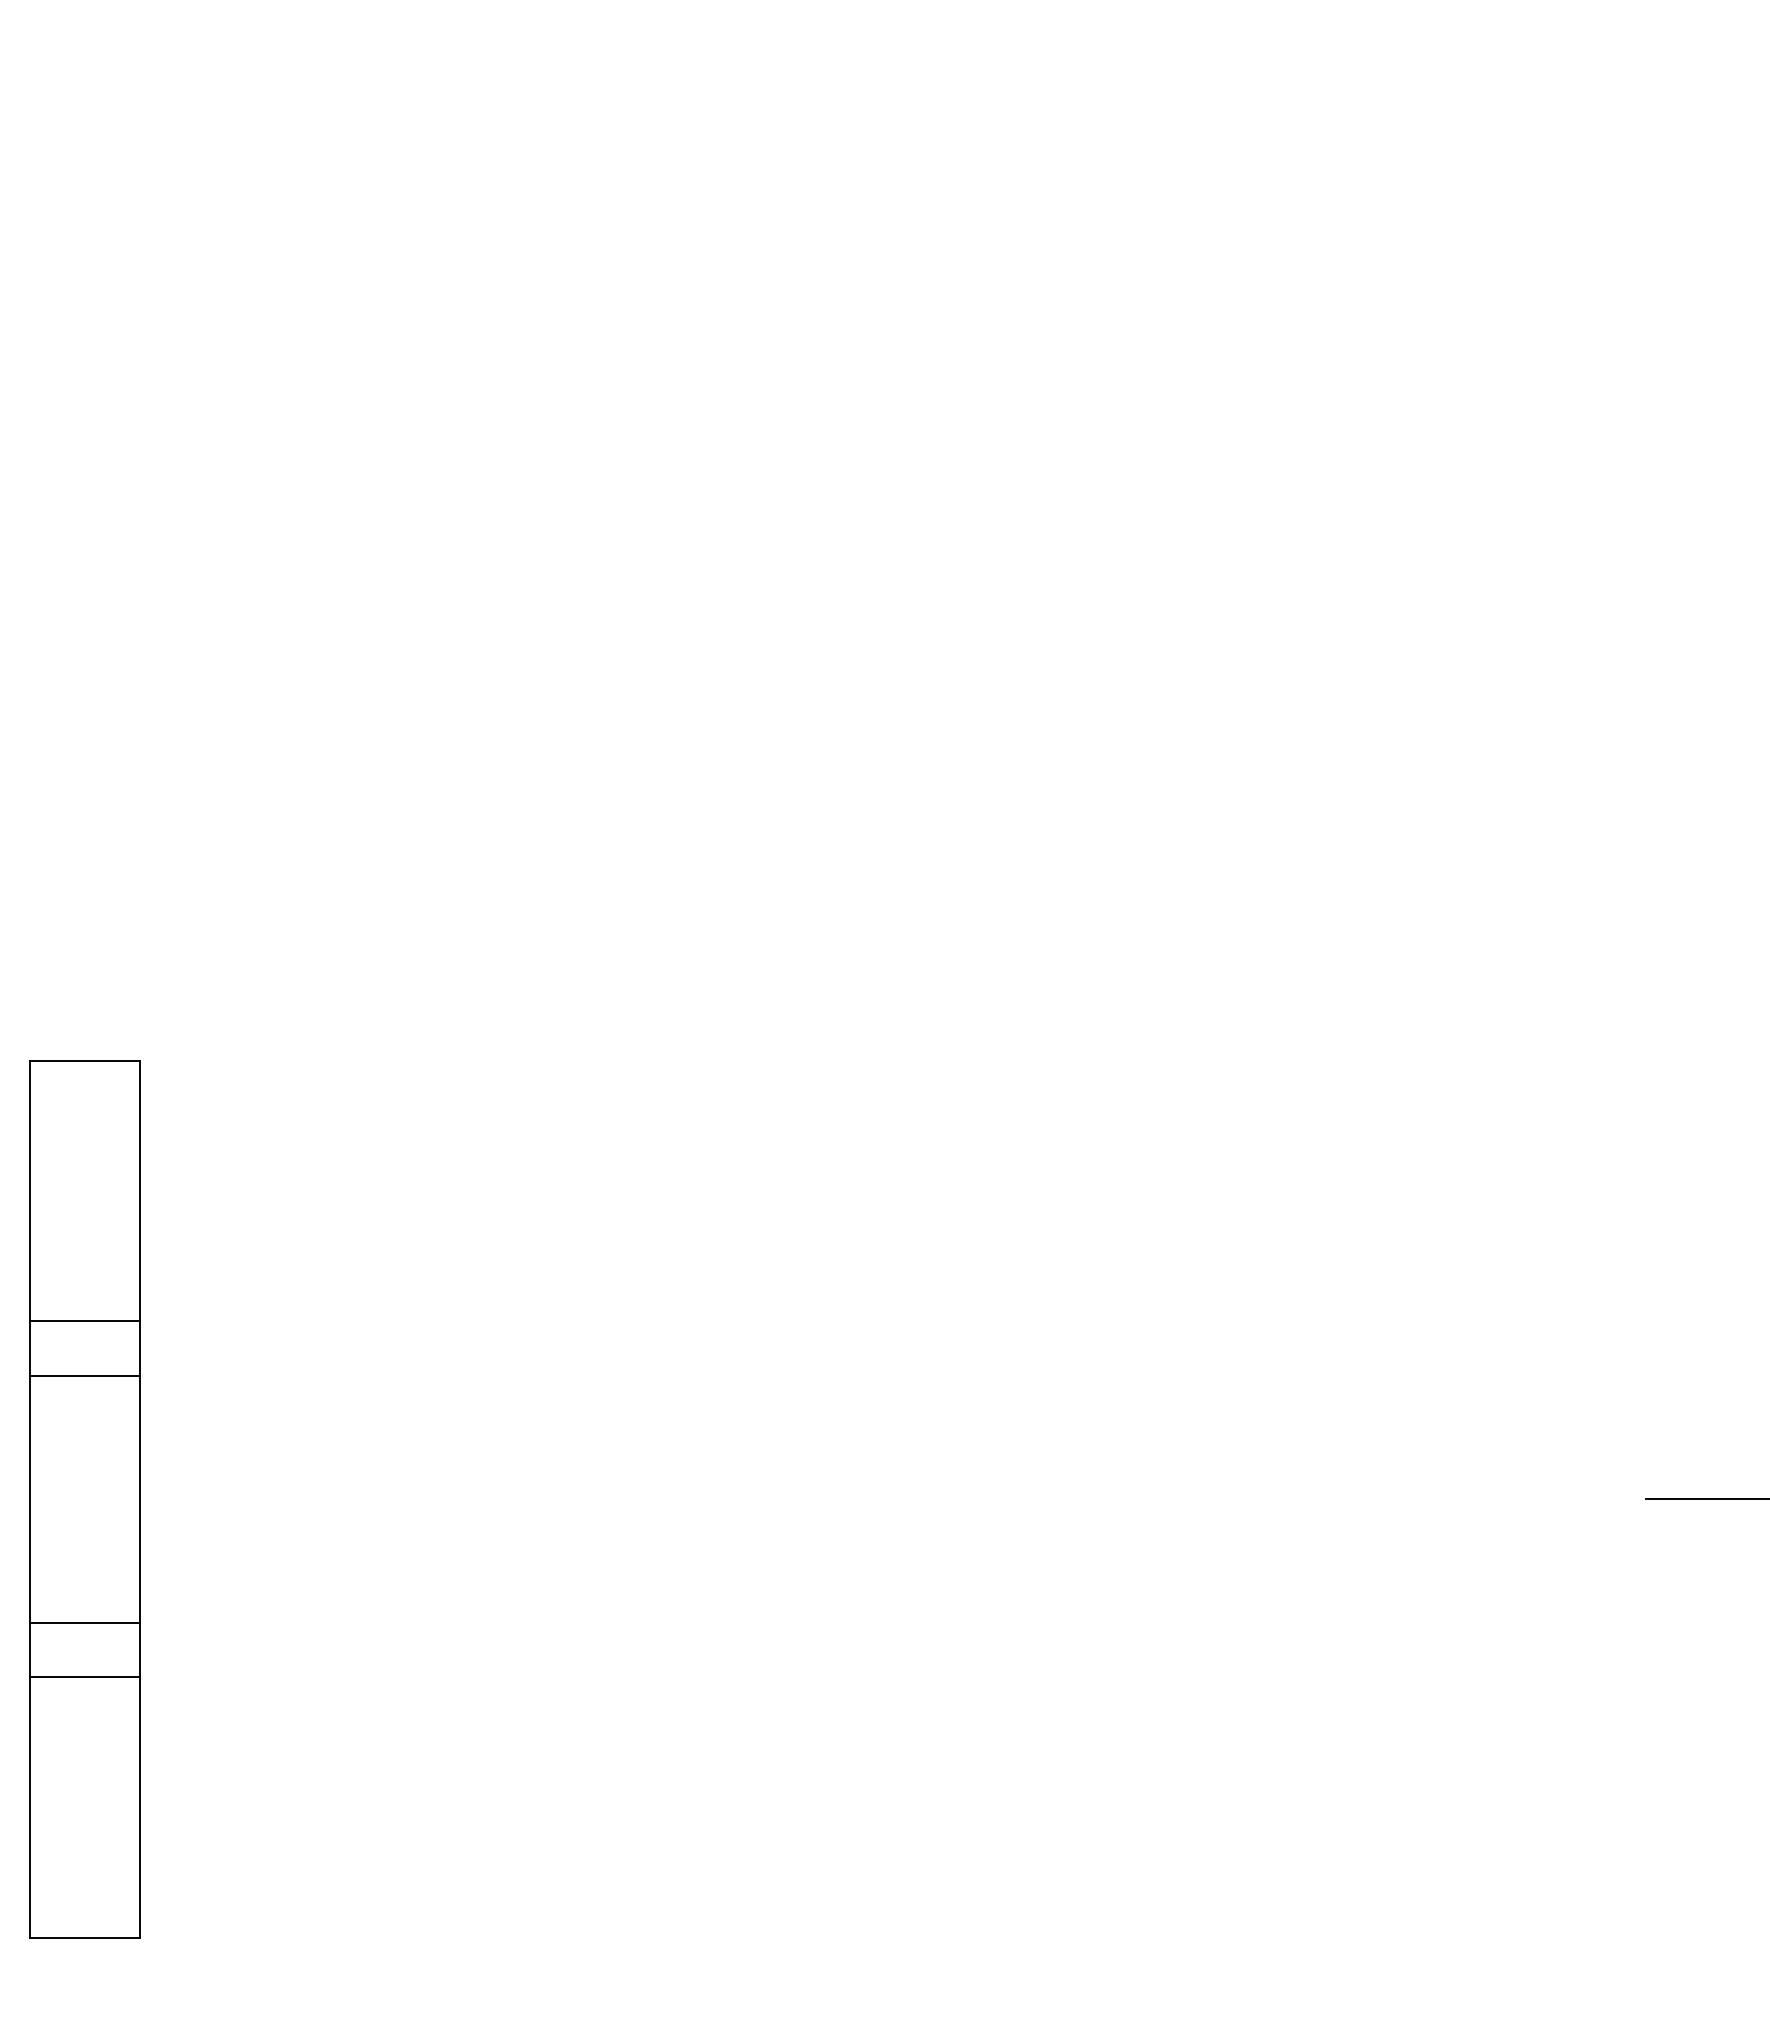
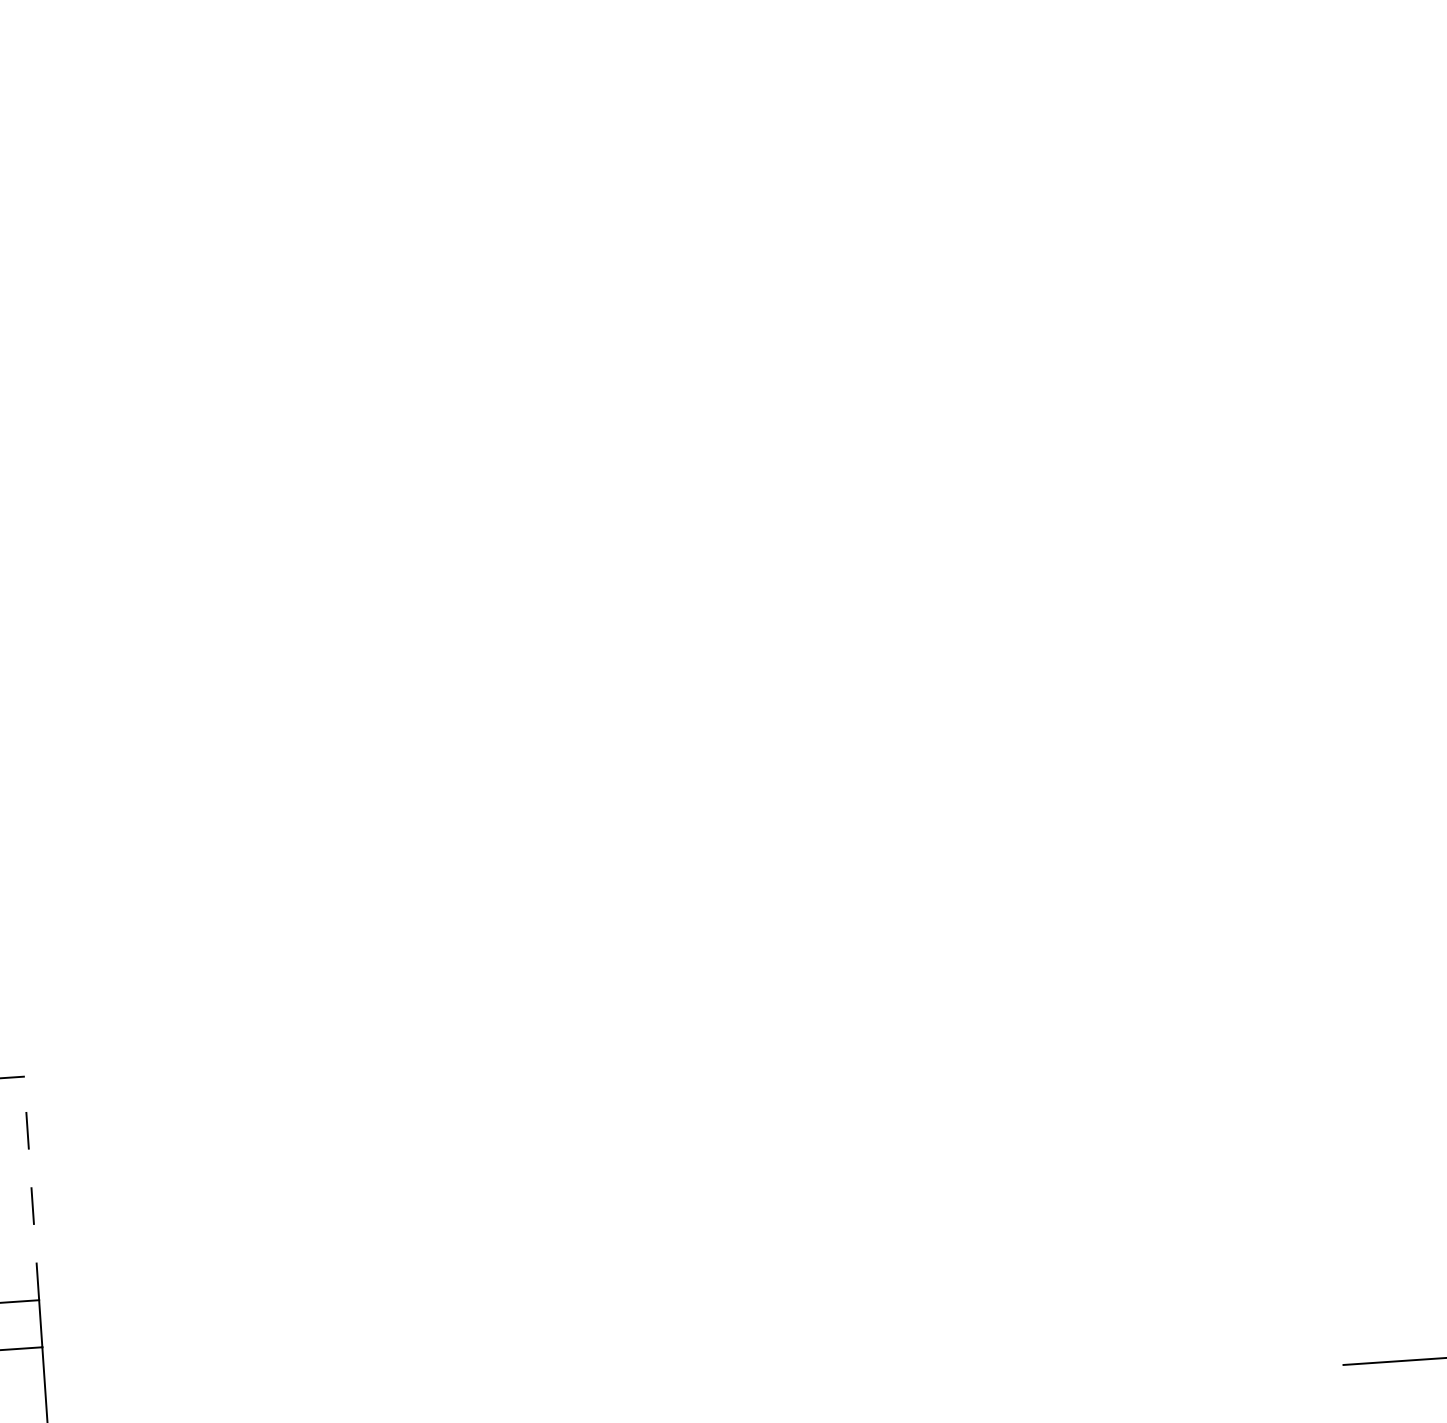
line: (139, 1190) -> (31, 1188), solid -> dashed

